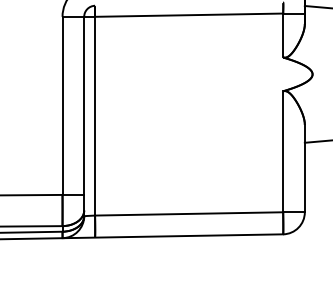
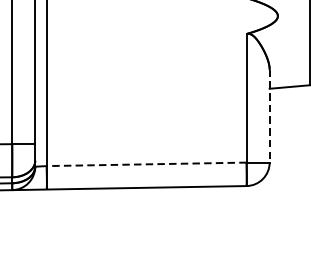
line: (304, 168) -> (269, 116), solid -> dashed
line: (188, 213) -> (146, 163), solid -> dashed

